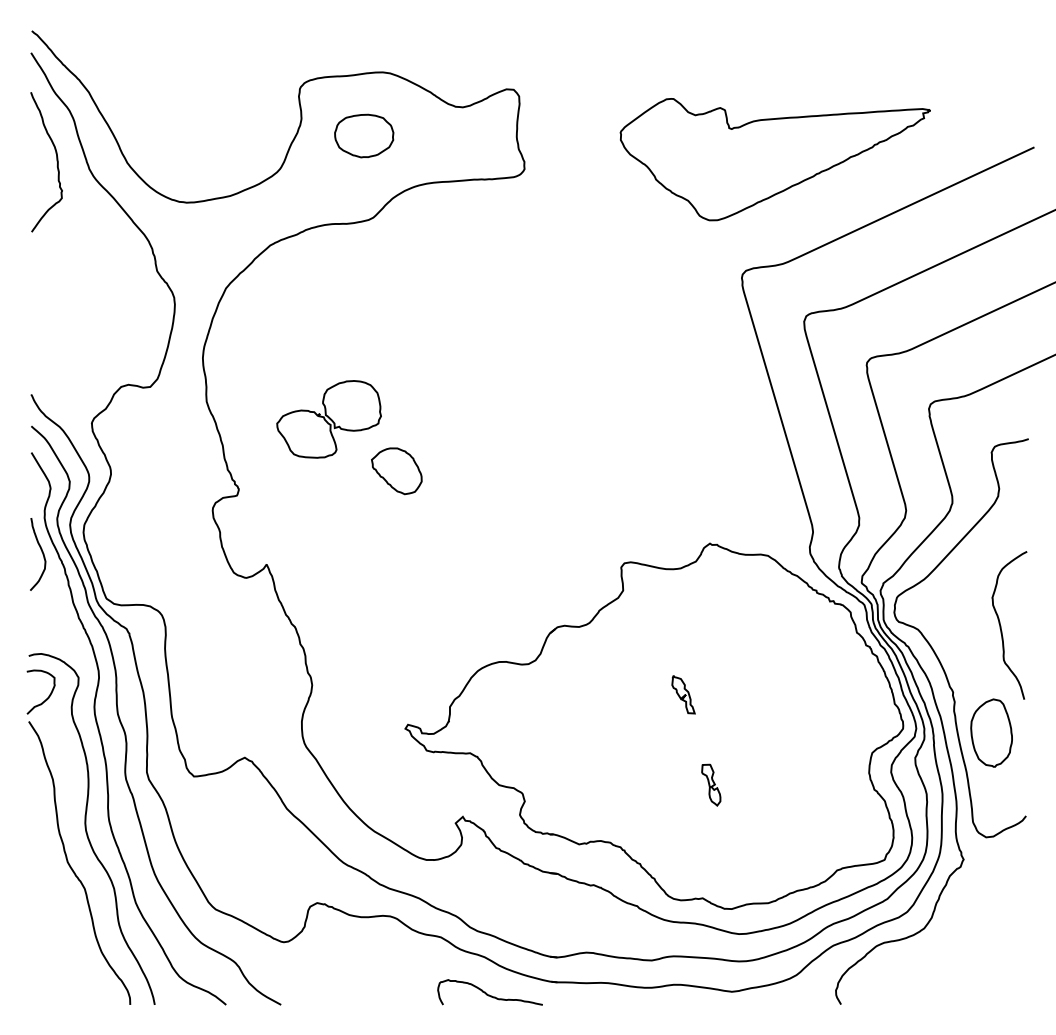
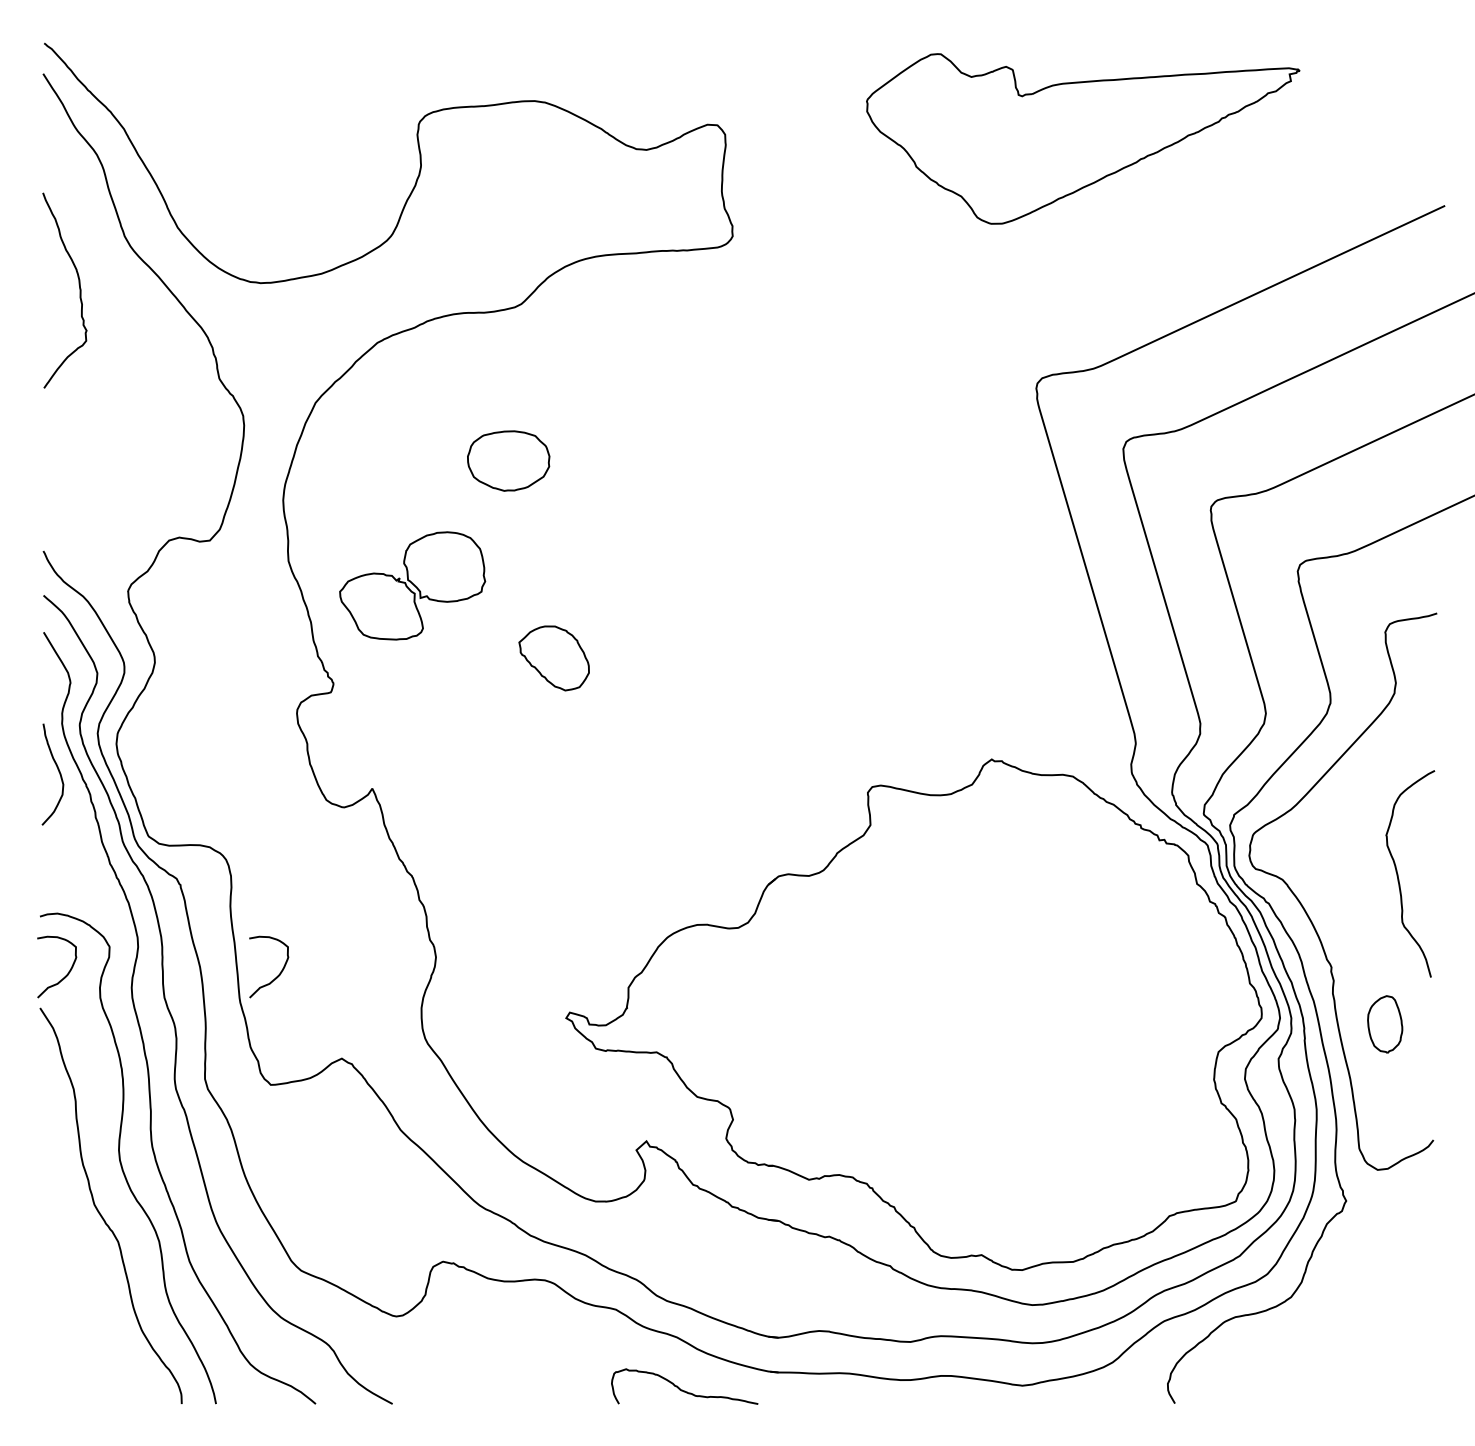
part: (364, 135) -> (508, 460), moved
part: (775, 159) -> (1083, 138), moved
curve: (57, 162) -> (79, 290), moved
part: (329, 419) -> (412, 585), moved
part: (683, 694) -> (954, 970), removed
curve: (199, 697) -> (278, 974), added
part: (991, 733) -> (1384, 1024), size x0.6
part: (711, 784) -> (993, 1096), removed

